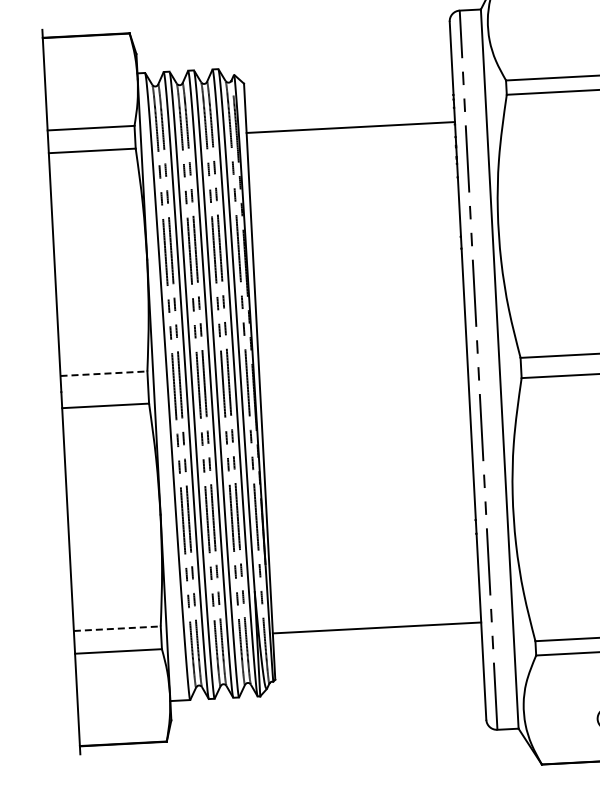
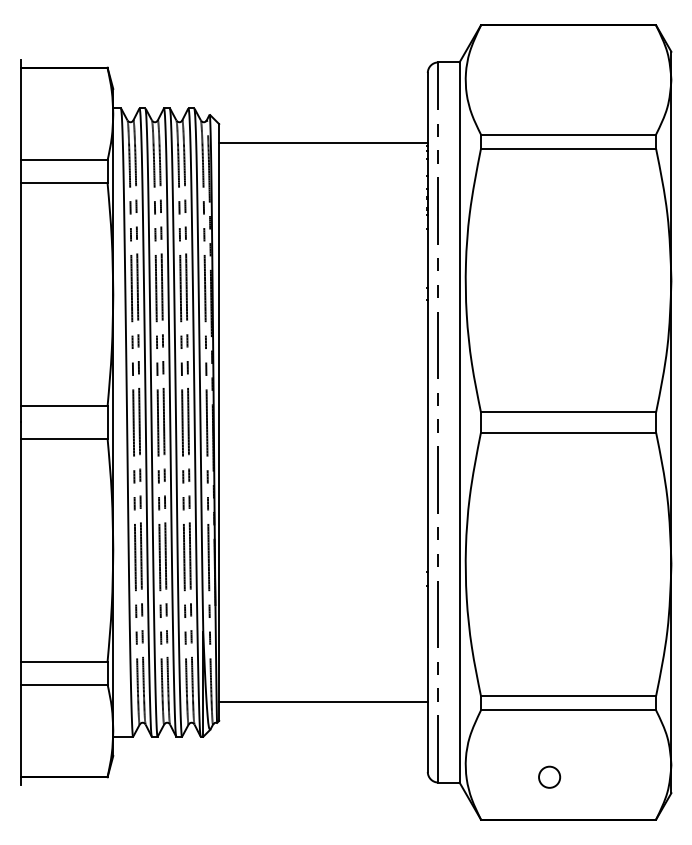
line: (350, 127) -> (323, 143), moved
line: (104, 373) -> (64, 406), dashed -> solid
line: (377, 627) -> (323, 701), moved
line: (117, 628) -> (64, 661), dashed -> solid

